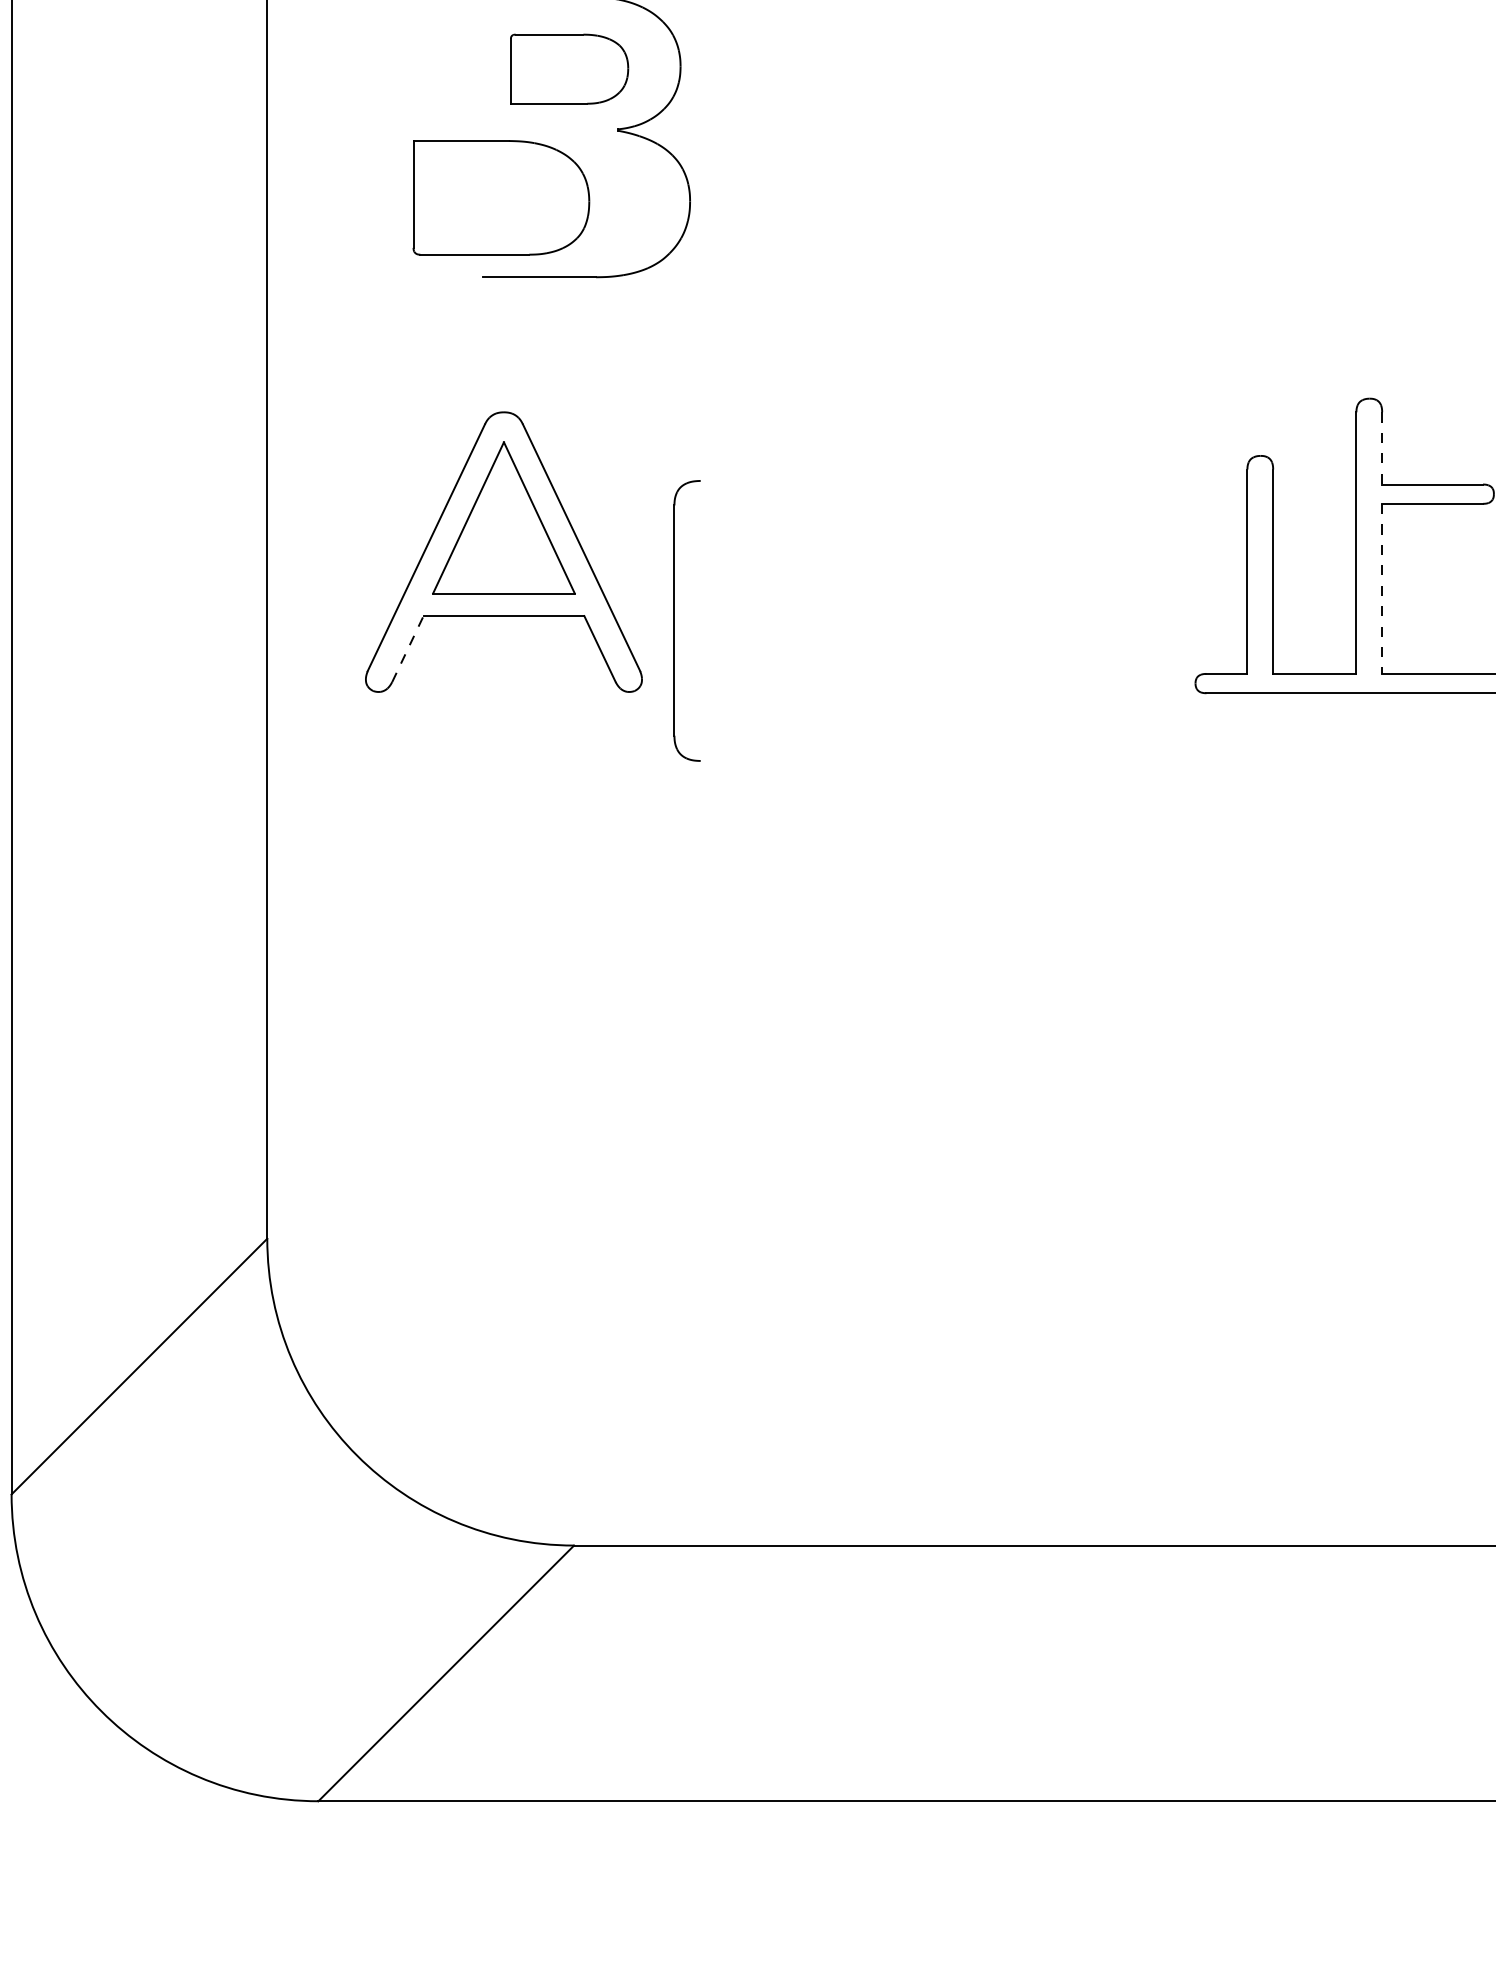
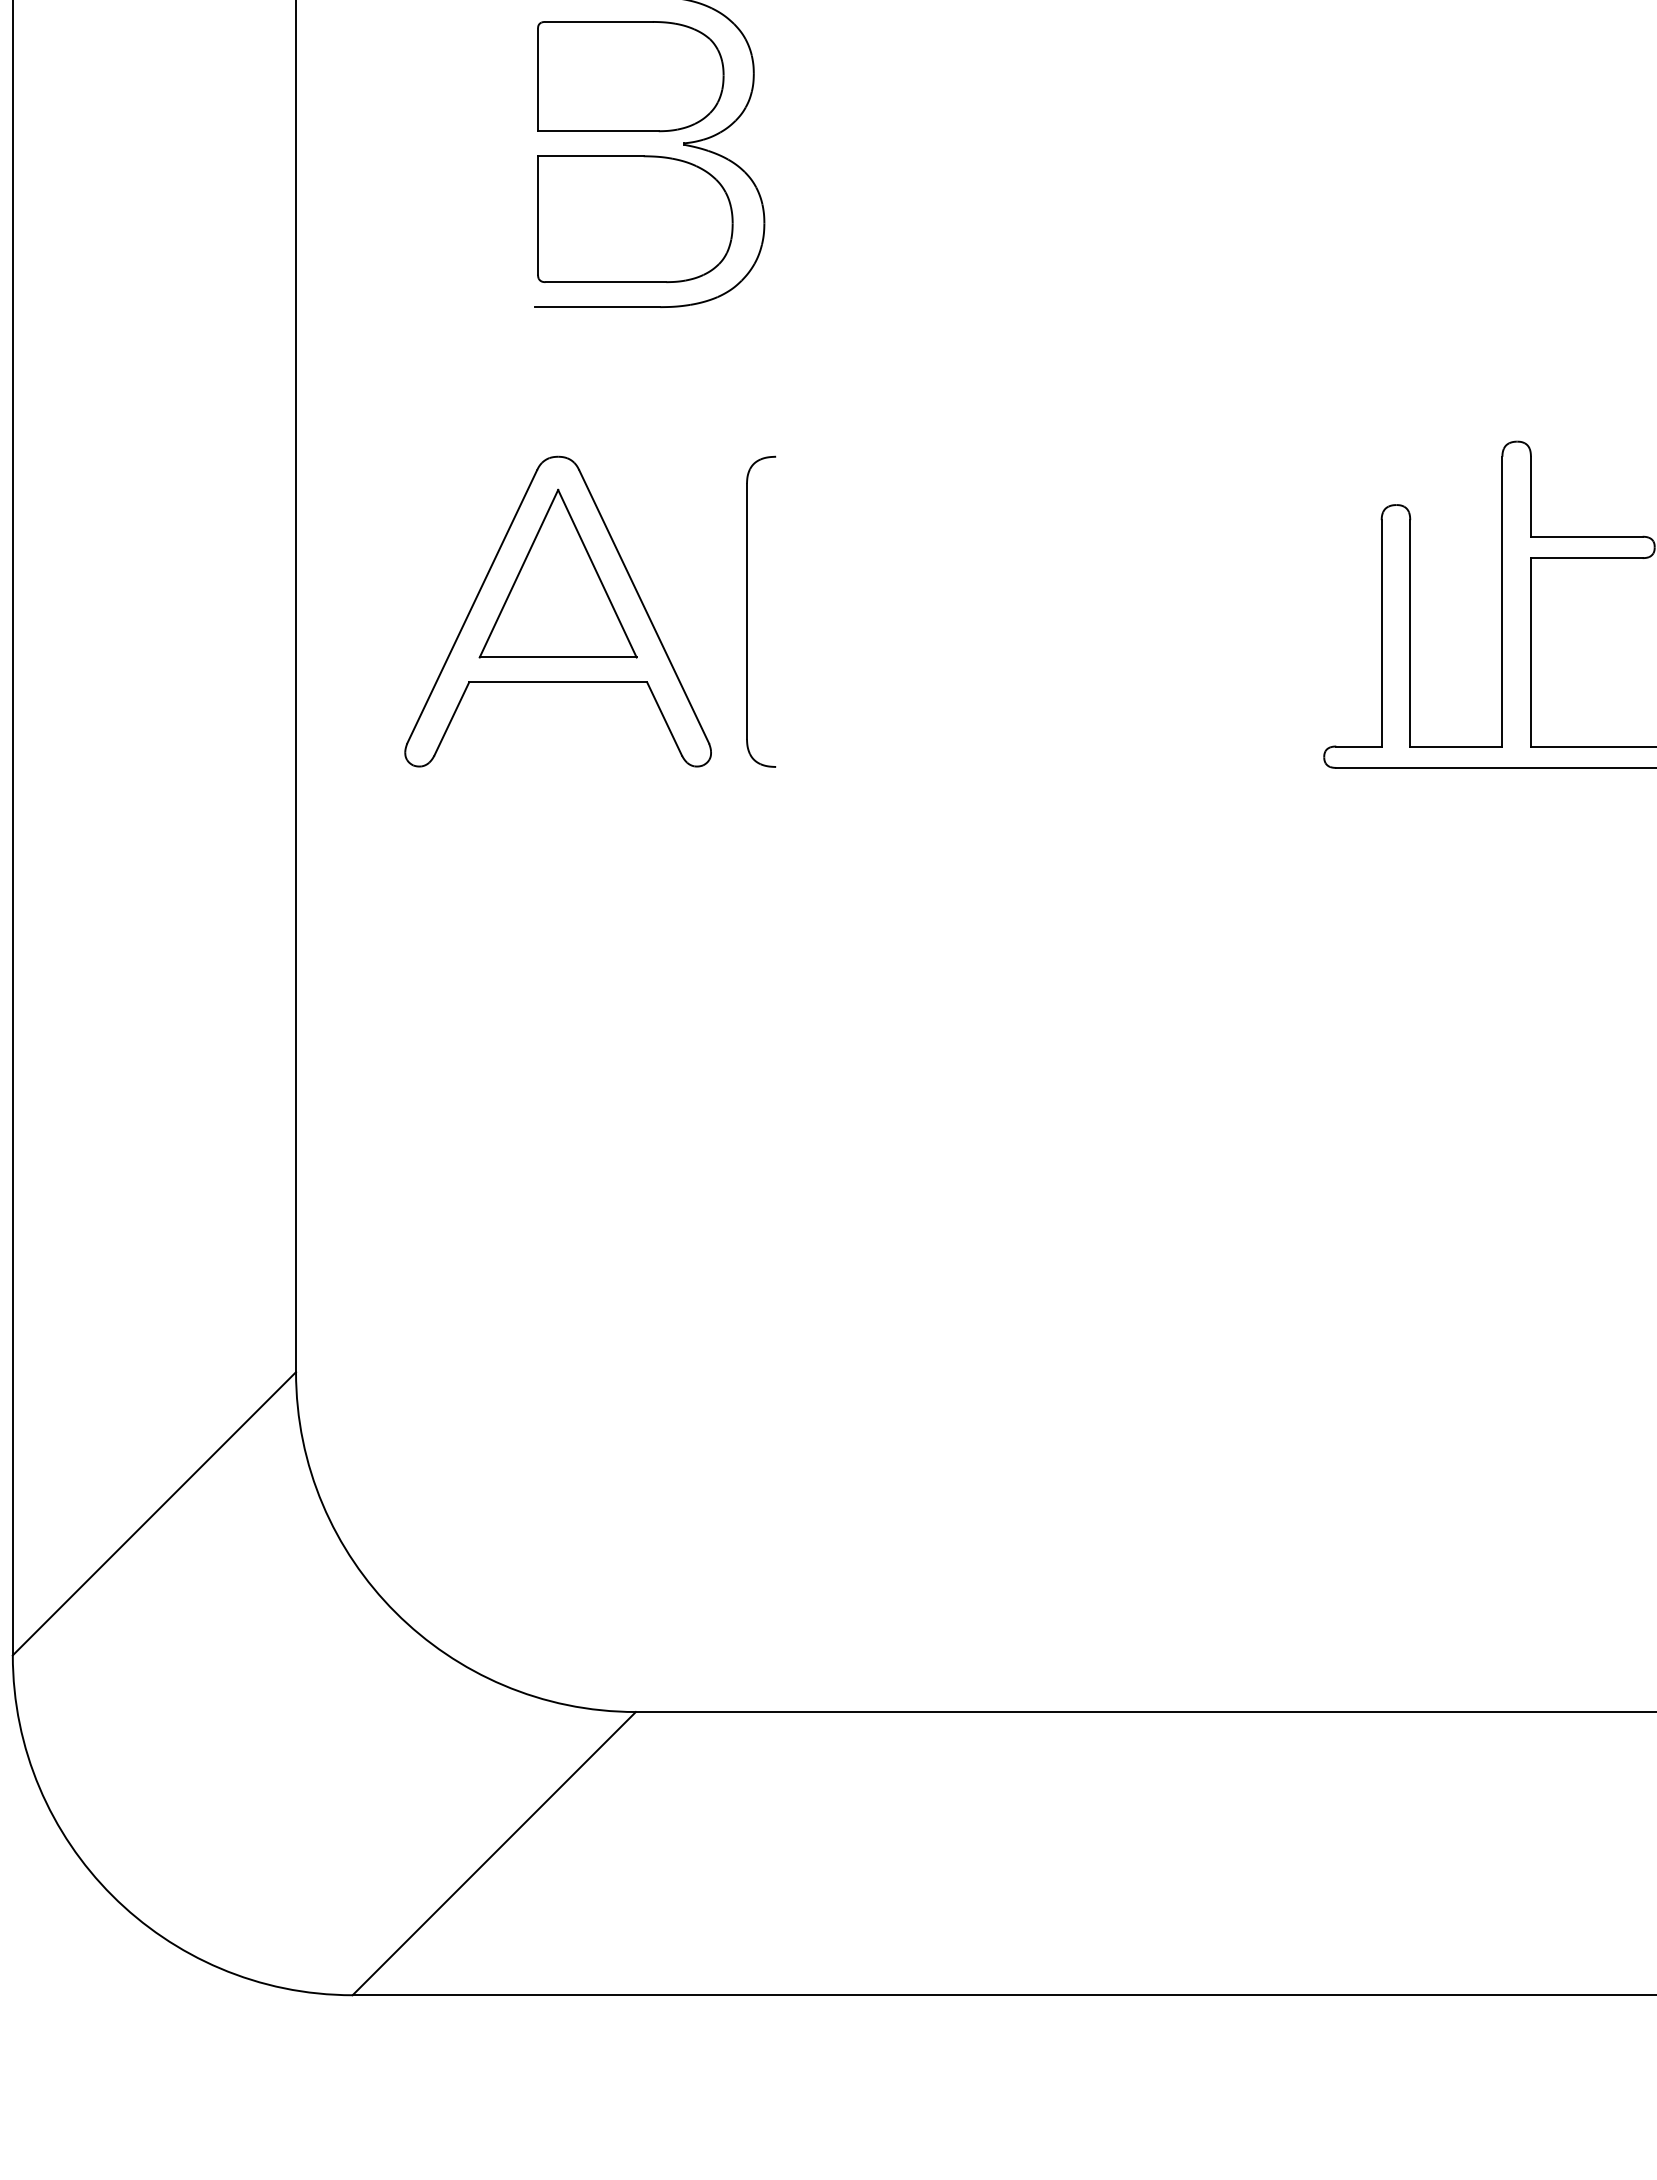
part: (569, 69) -> (630, 76), size x1.43
part: (501, 197) -> (635, 218), moved
line: (1381, 448) -> (1530, 496), dashed -> solid
line: (1381, 589) -> (1530, 652), dashed -> solid
part: (674, 620) -> (747, 611), moved
line: (408, 648) -> (452, 718), dashed -> solid

